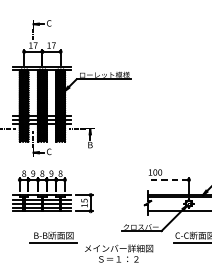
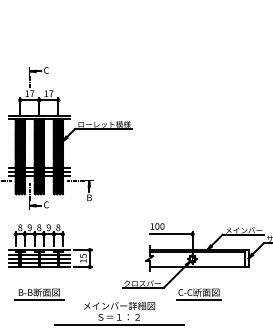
line: (167, 180) -> (170, 234), dashed -> solid
part: (54, 237) -> (39, 294), moved
line: (118, 267) -> (118, 325), added

